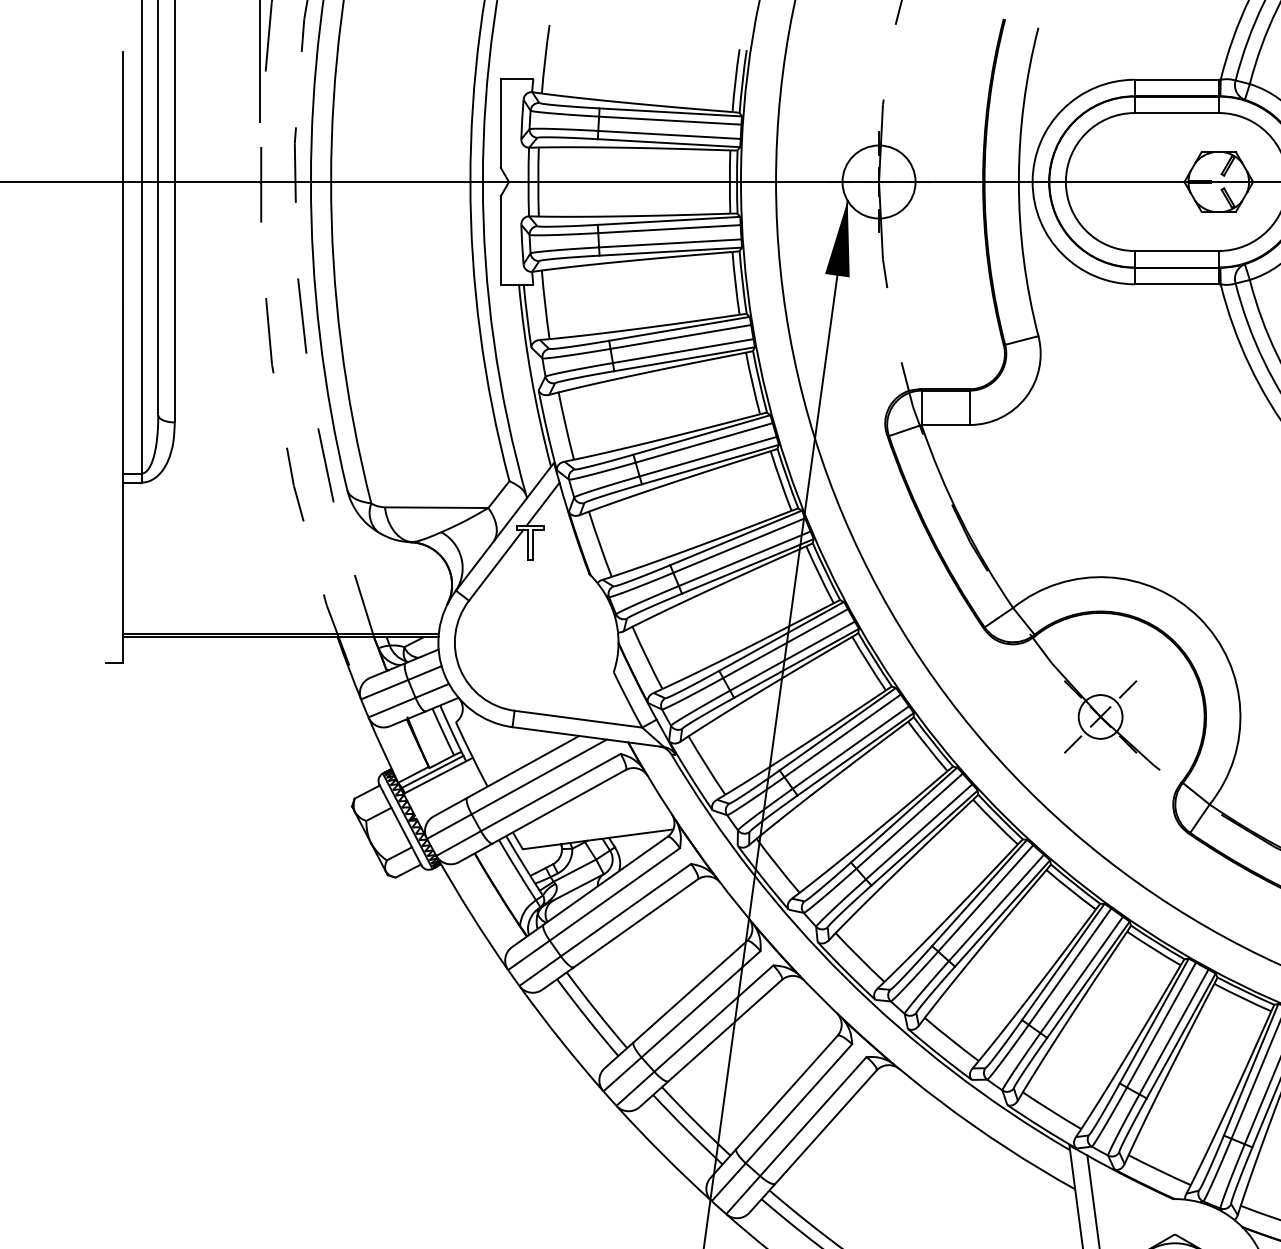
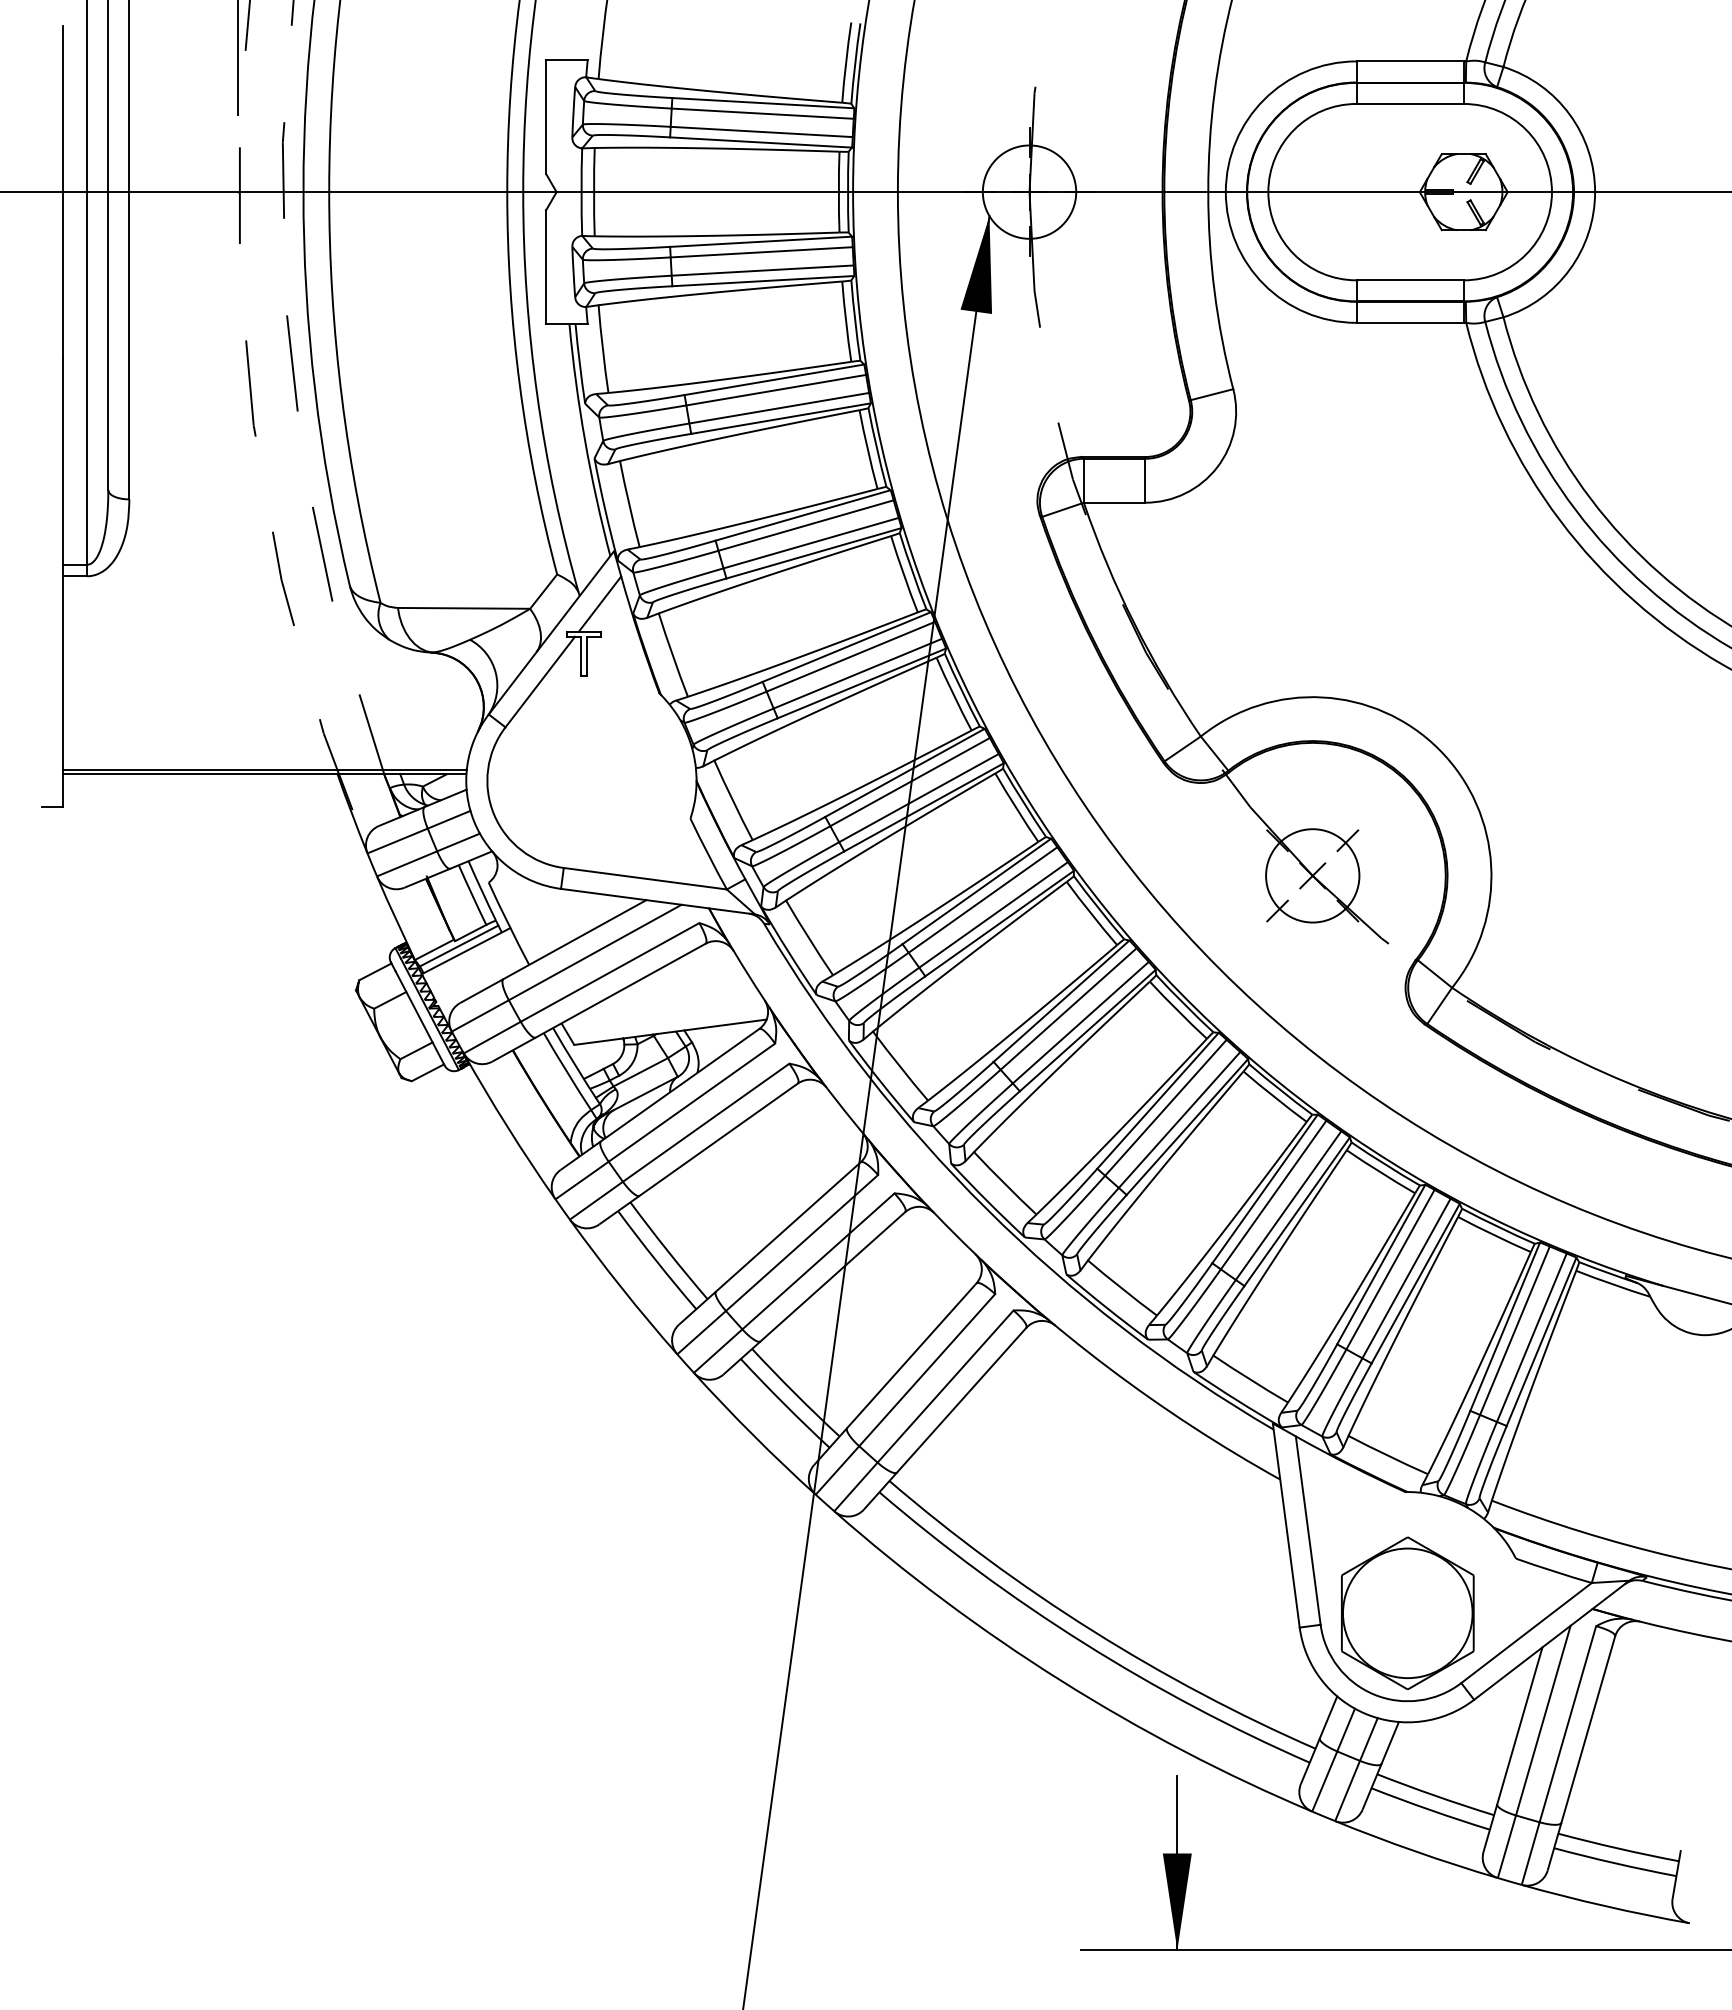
circle: (1100, 716) -> (1312, 875), size x1.67

